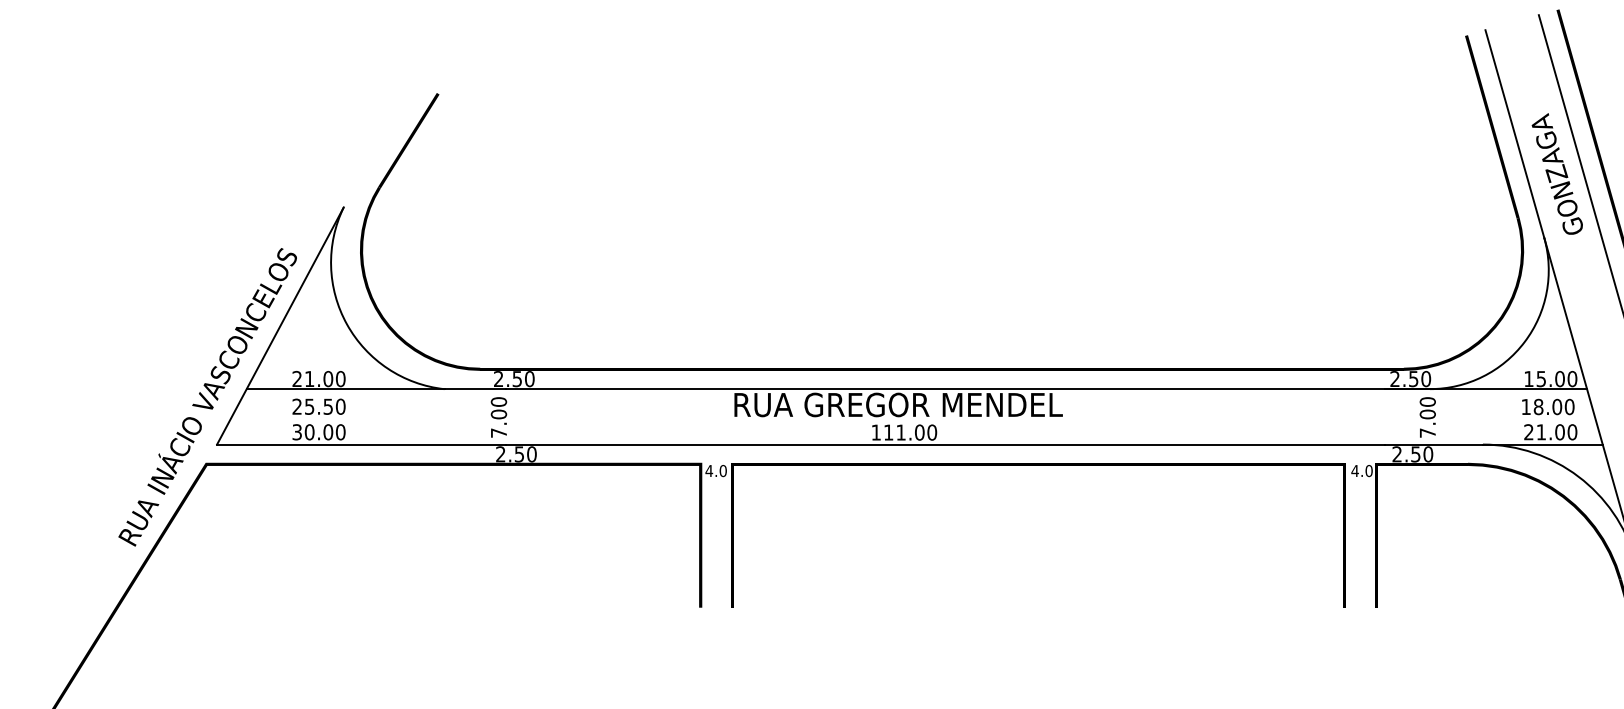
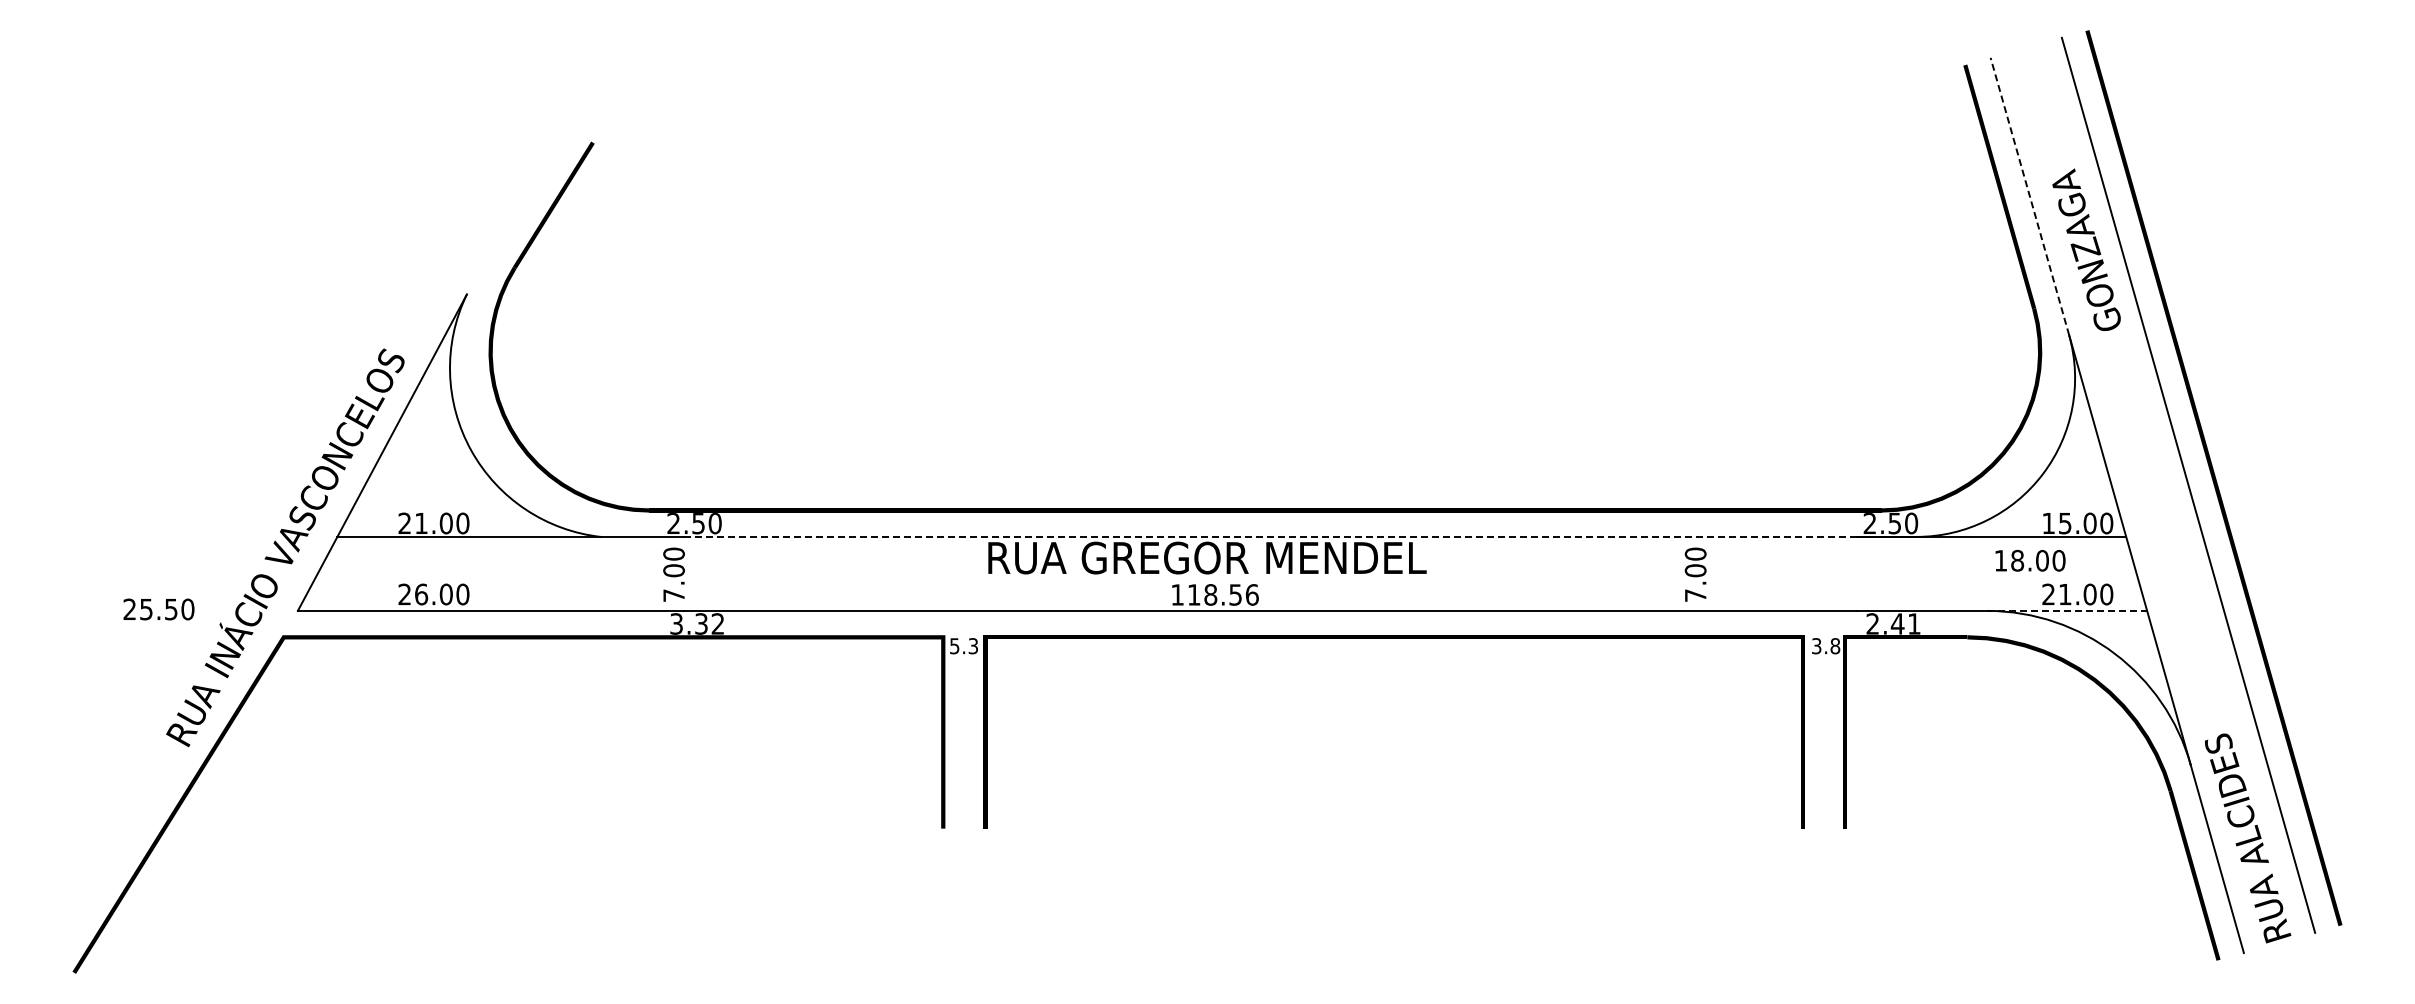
line: (1514, 134) -> (2029, 196), solid -> dashed
line: (945, 388) -> (1270, 536), solid -> dashed
text: (318, 406) -> (158, 609), moved
text: (1548, 406) -> (2030, 560), moved
text: (1427, 417) -> (1695, 574), moved
text: (303, 432) -> (413, 594), 30.00 -> 26.00
text: (916, 432) -> (1231, 594), 111.00 -> 118.56
line: (1543, 444) -> (2067, 610), solid -> dashed
text: (516, 454) -> (697, 623), 2.50 -> 3.32
text: (1421, 454) -> (1905, 623), 2.50 -> 2.41
text: (715, 471) -> (963, 646), 4.0 -> 5.3
text: (1361, 471) -> (1825, 646), 4.0 -> 3.8

